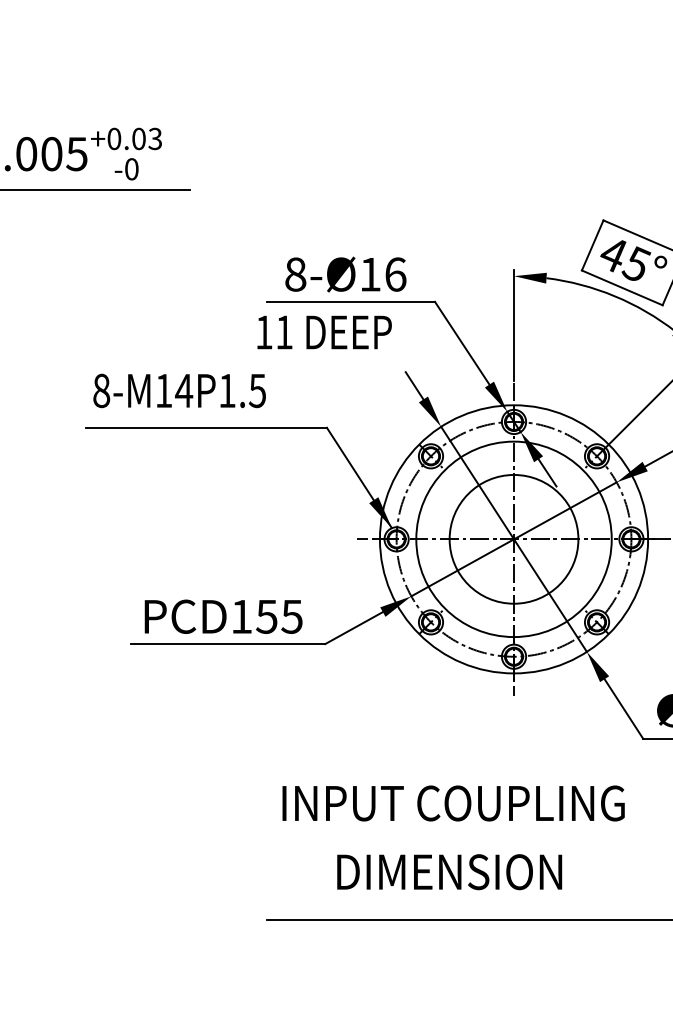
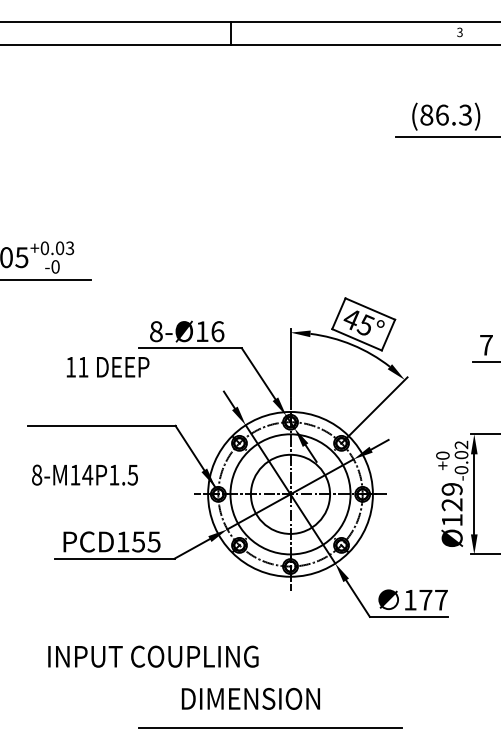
text: (323, 332) -> (107, 367), moved
text: (178, 389) -> (84, 474), moved
text: (453, 803) -> (153, 656), moved

